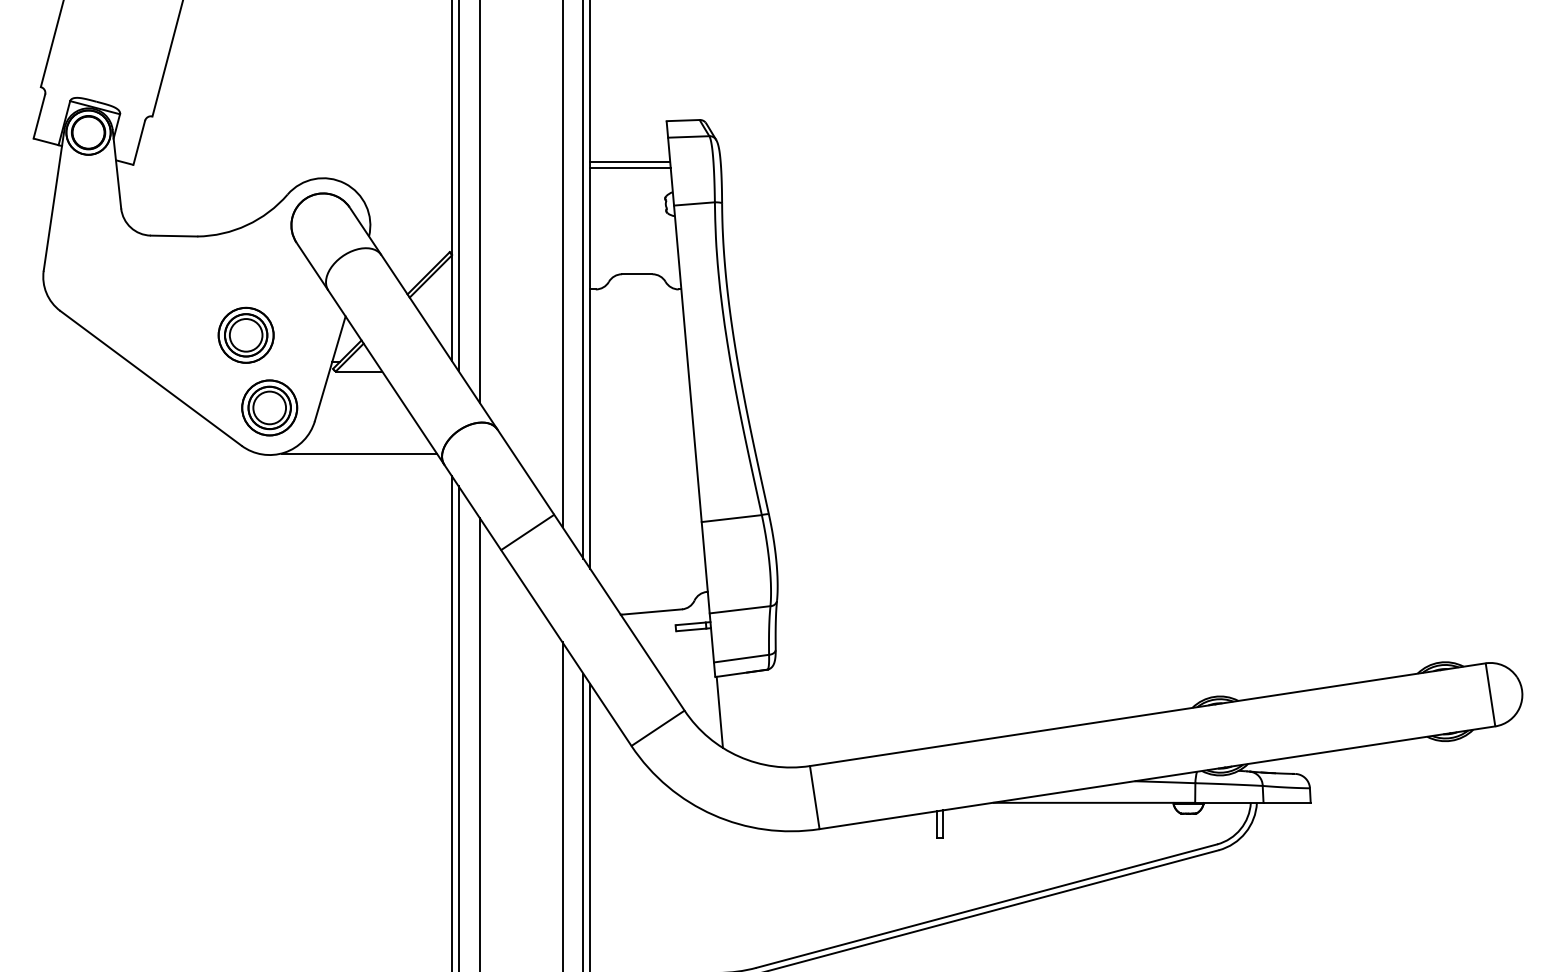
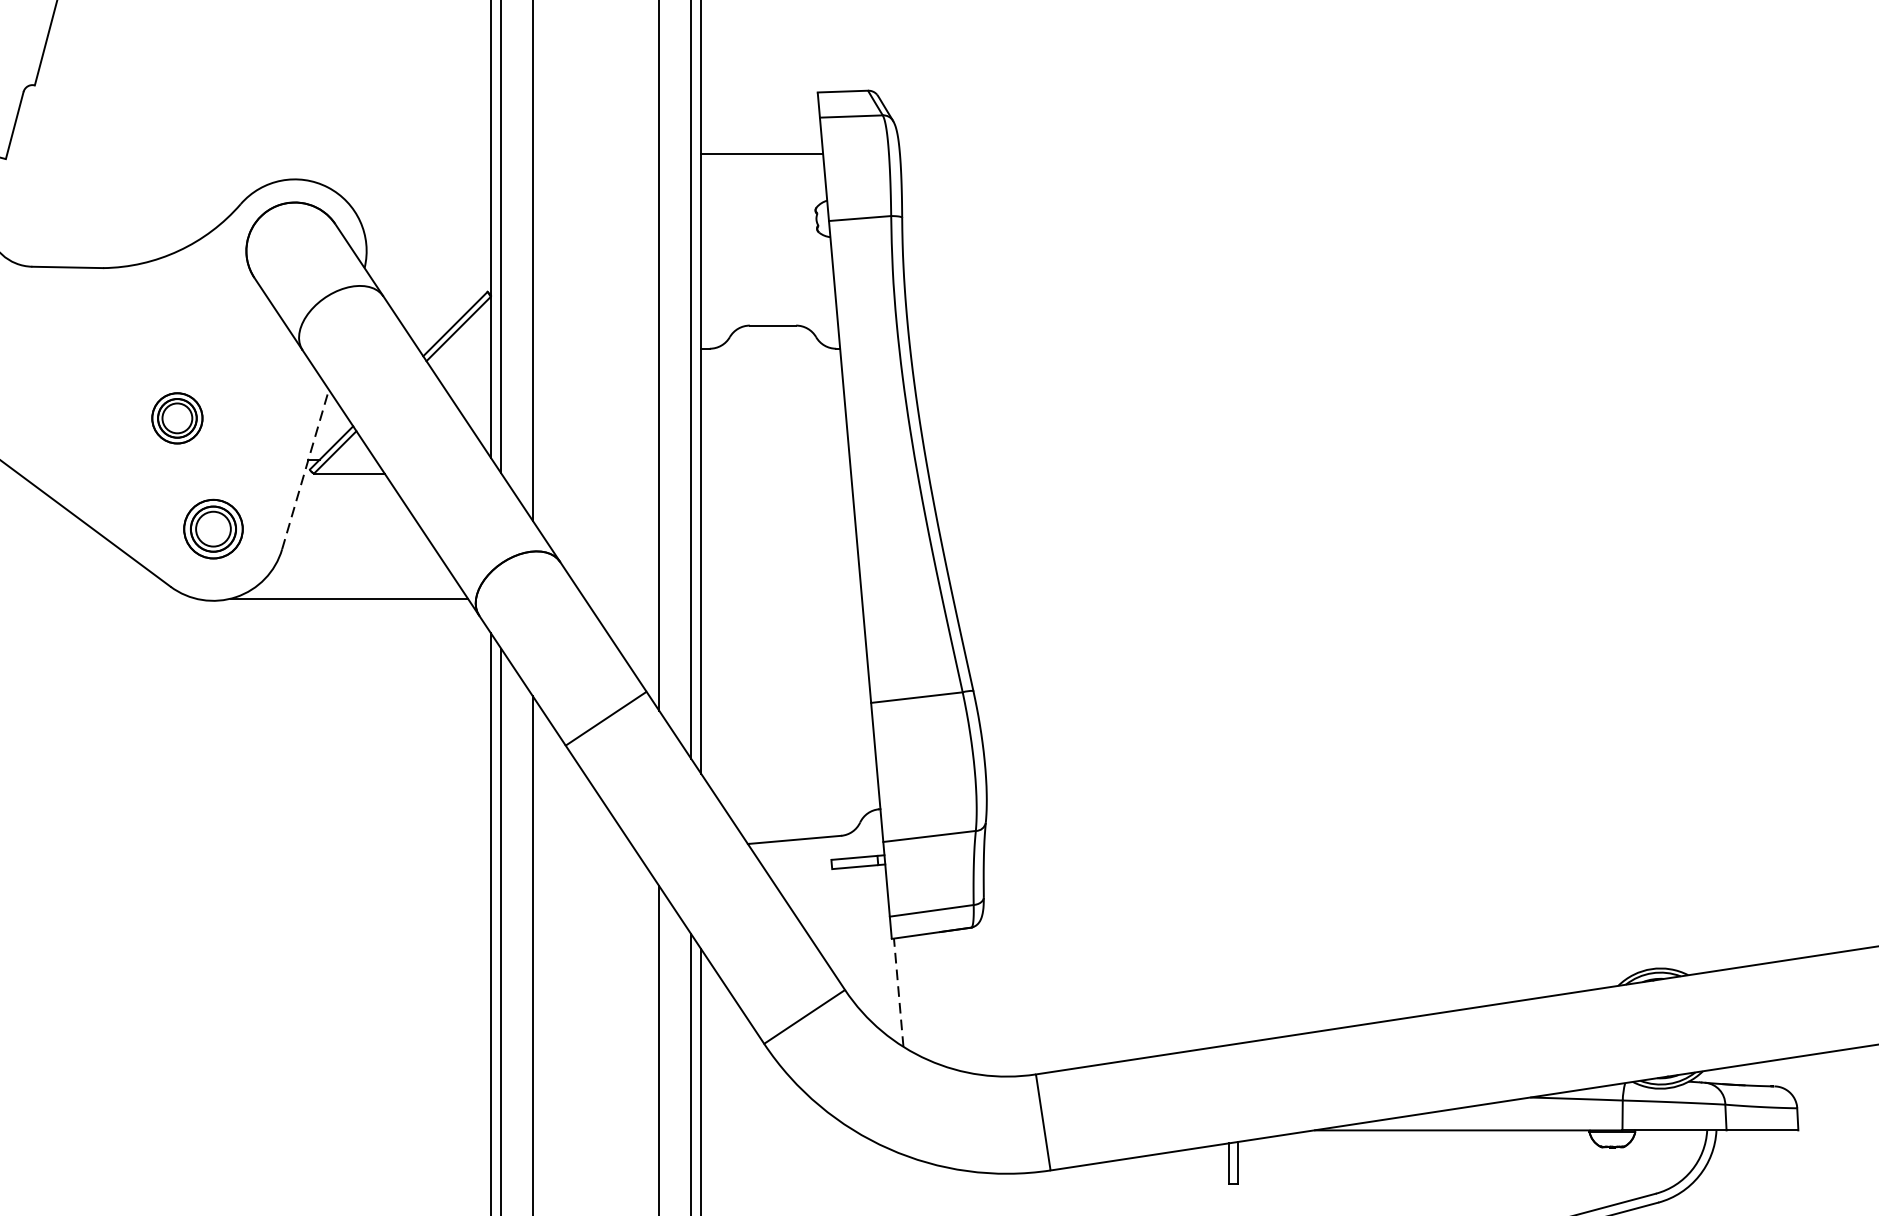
line: (630, 167) -> (762, 163), removed
part: (245, 334) -> (176, 417), size x0.6
line: (330, 368) -> (305, 469), solid -> dashed
part: (269, 407) -> (213, 528), size x0.7
line: (719, 712) -> (898, 992), solid -> dashed

